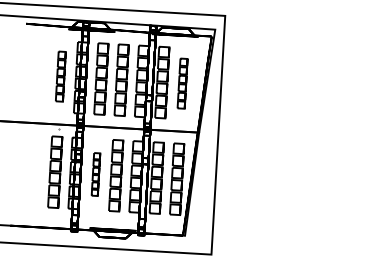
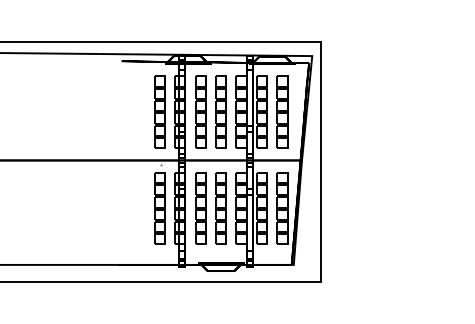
part: (60, 75) -> (159, 111), size x1.43
part: (182, 82) -> (282, 111), size x1.43
part: (95, 174) -> (200, 208), size x1.67

